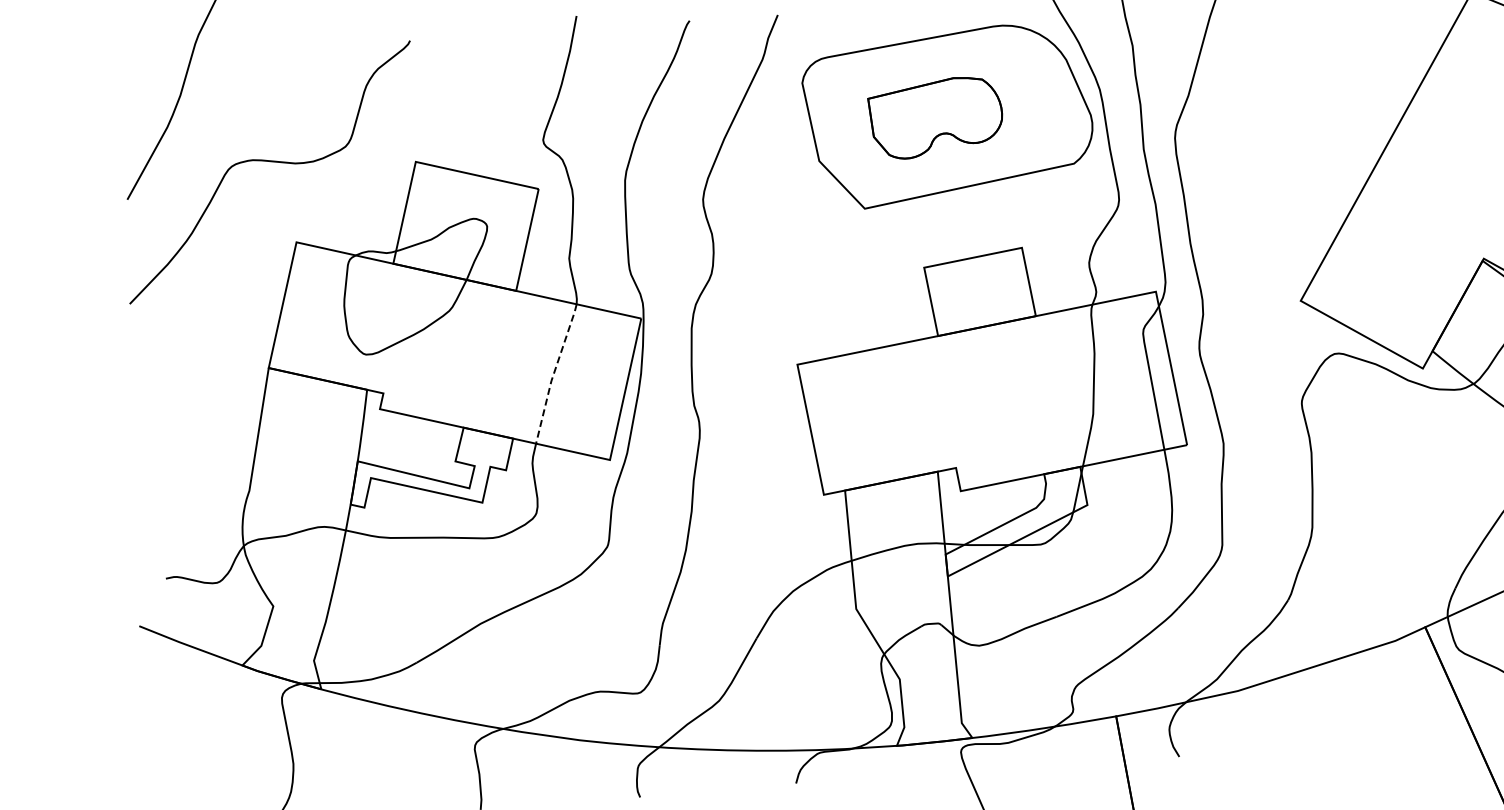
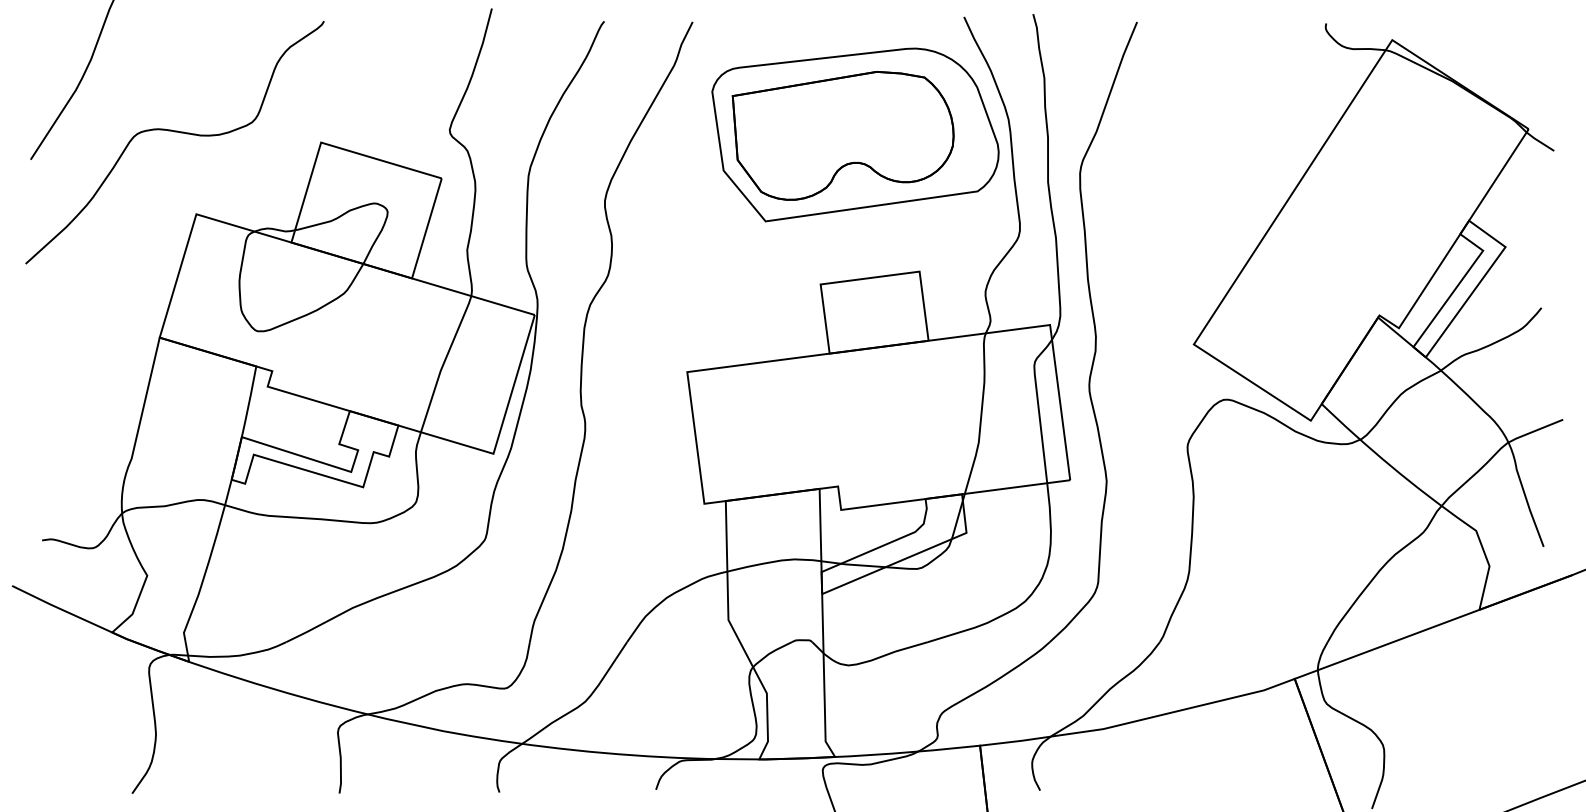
part: (935, 117) -> (842, 135), size x1.67
line: (553, 373) -> (443, 363), dashed -> solid

